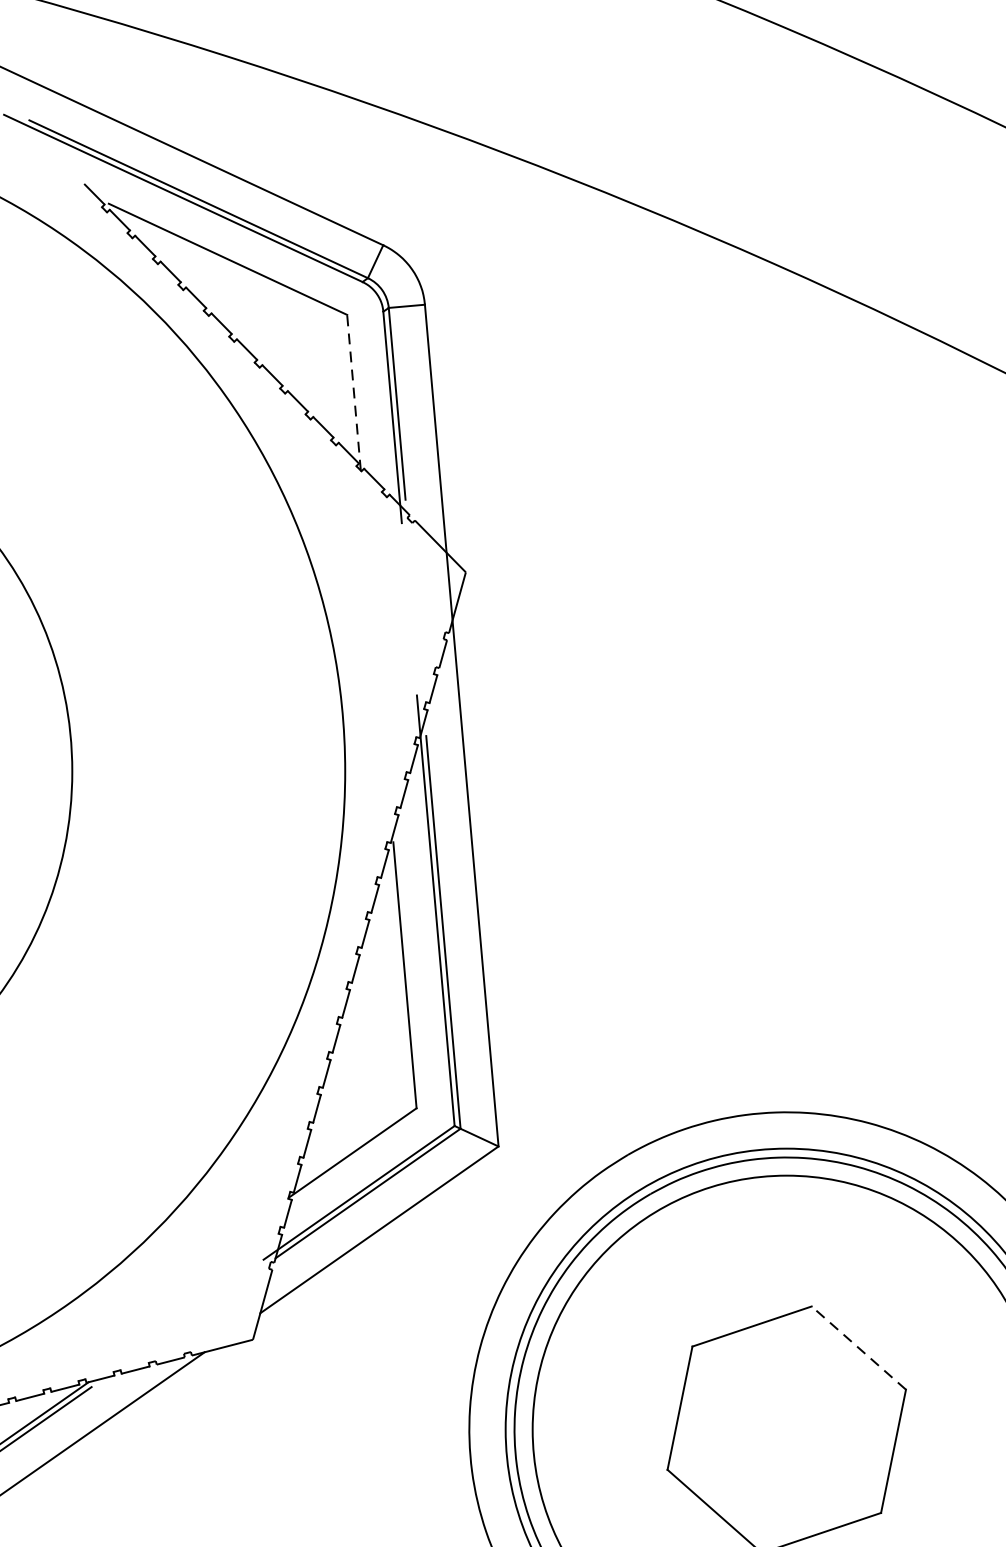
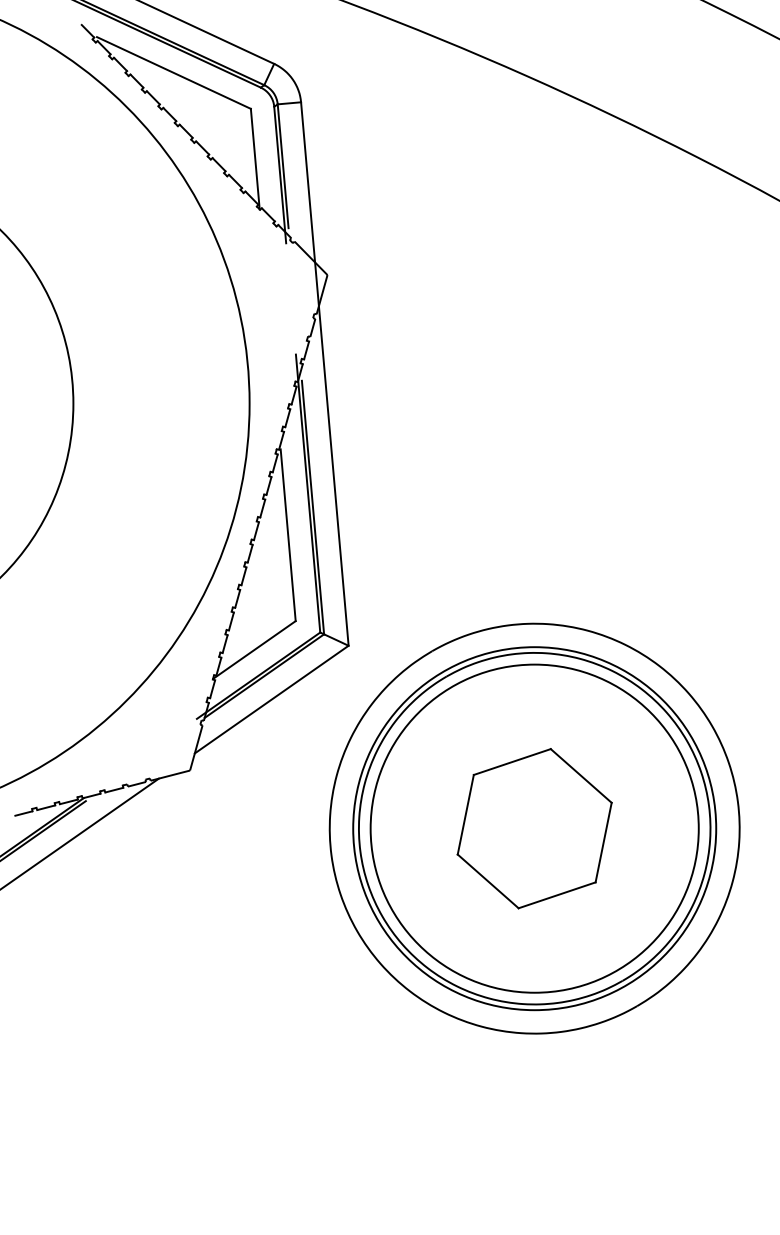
line: (354, 391) -> (255, 158), dashed -> solid
line: (859, 1347) -> (581, 775), dashed -> solid

